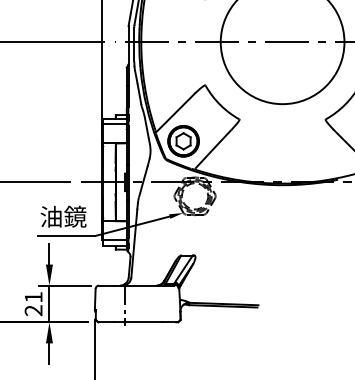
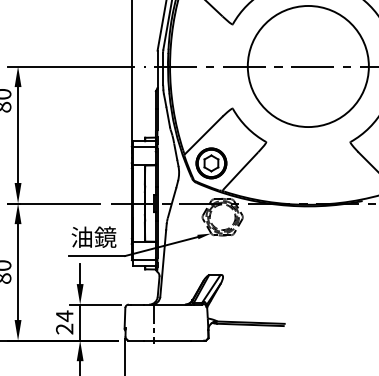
text: (33, 297) -> (64, 316), 21 -> 24

